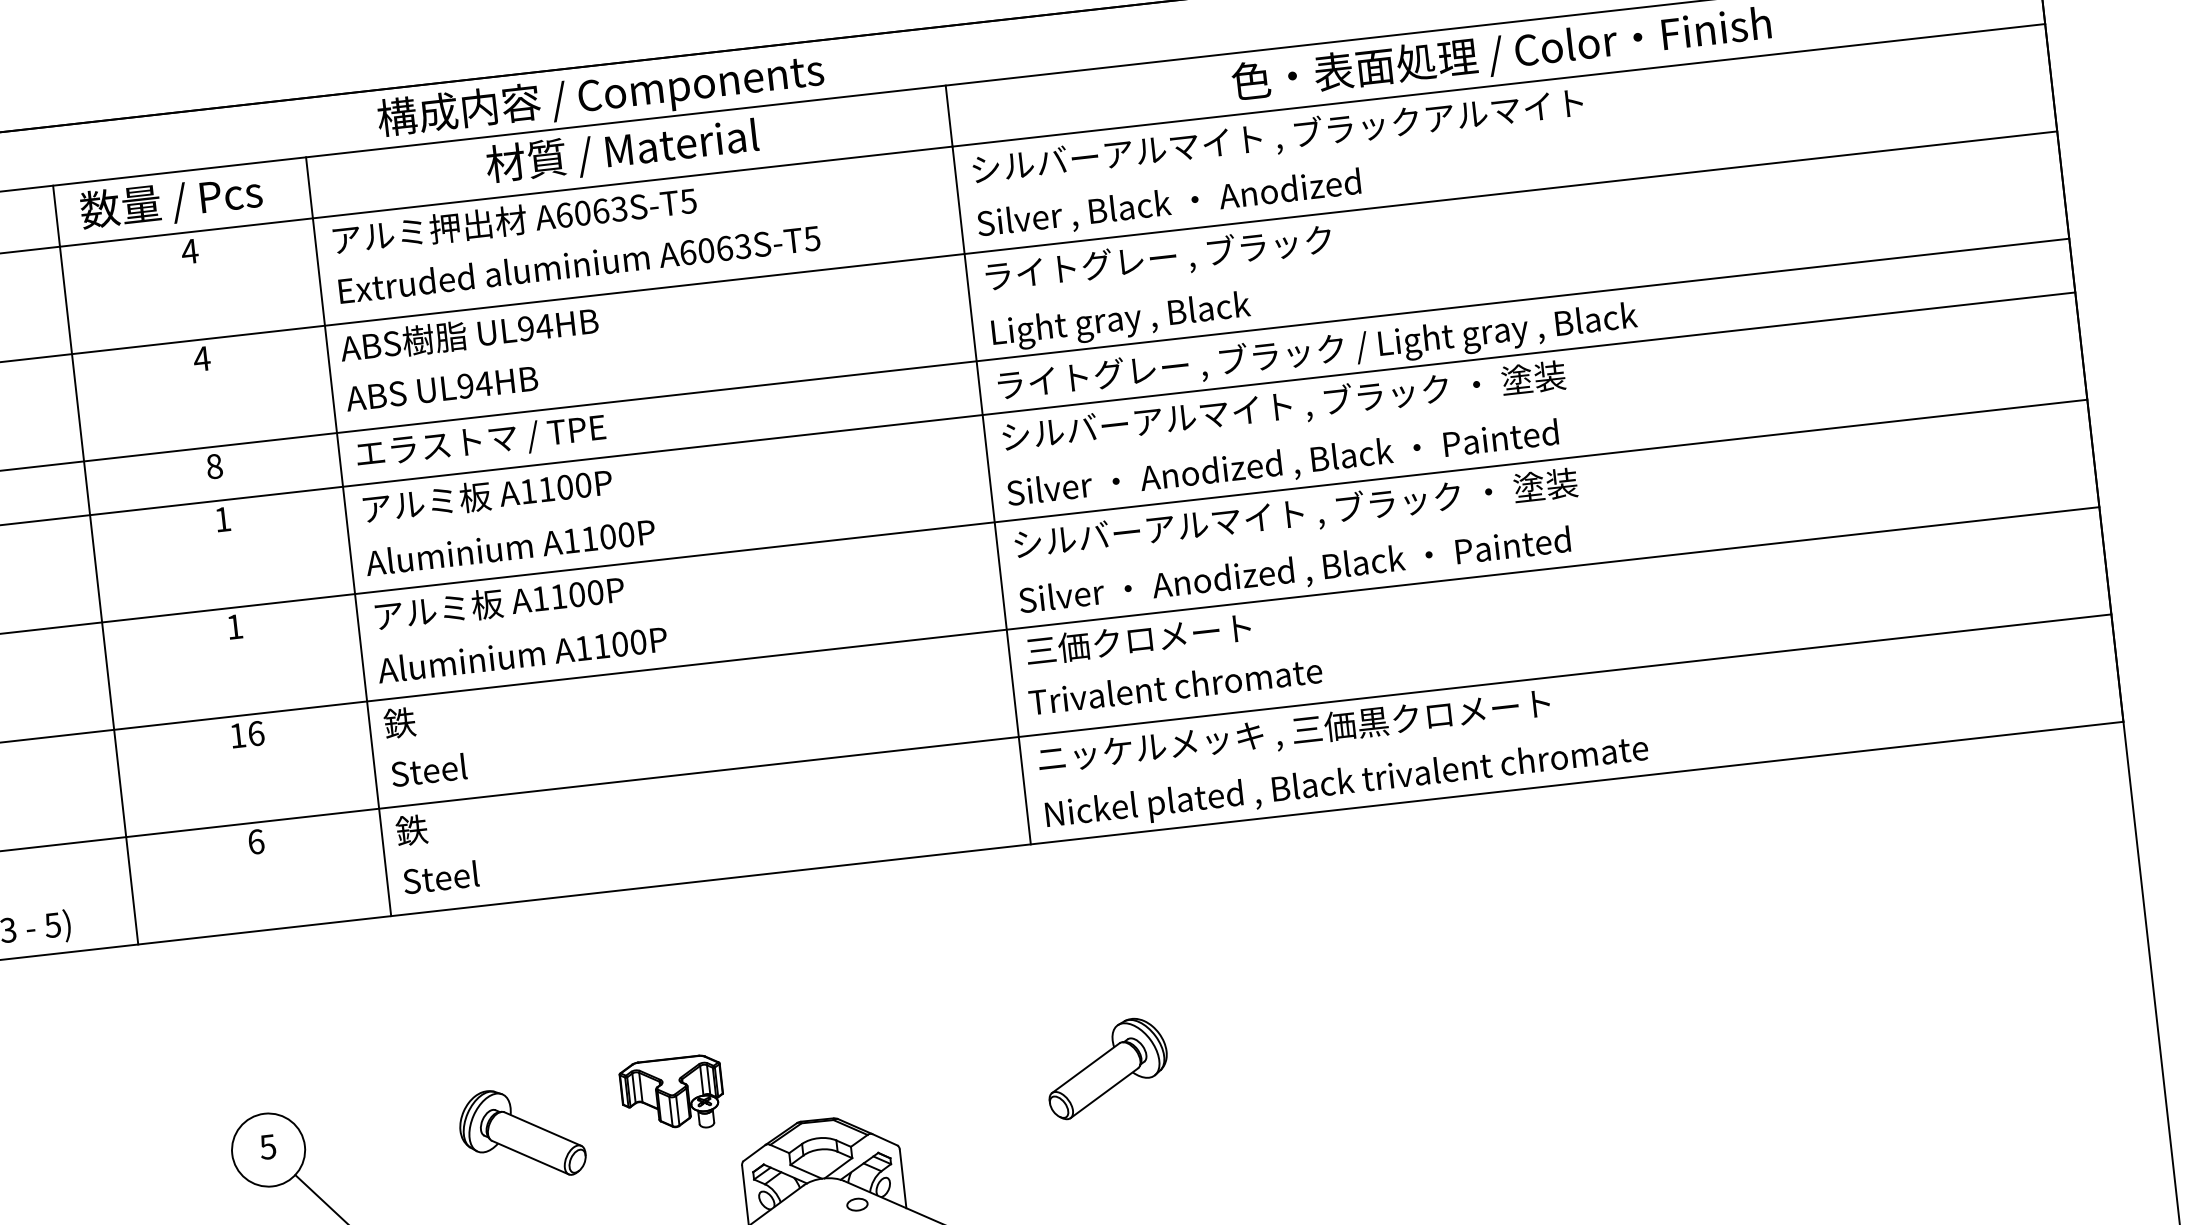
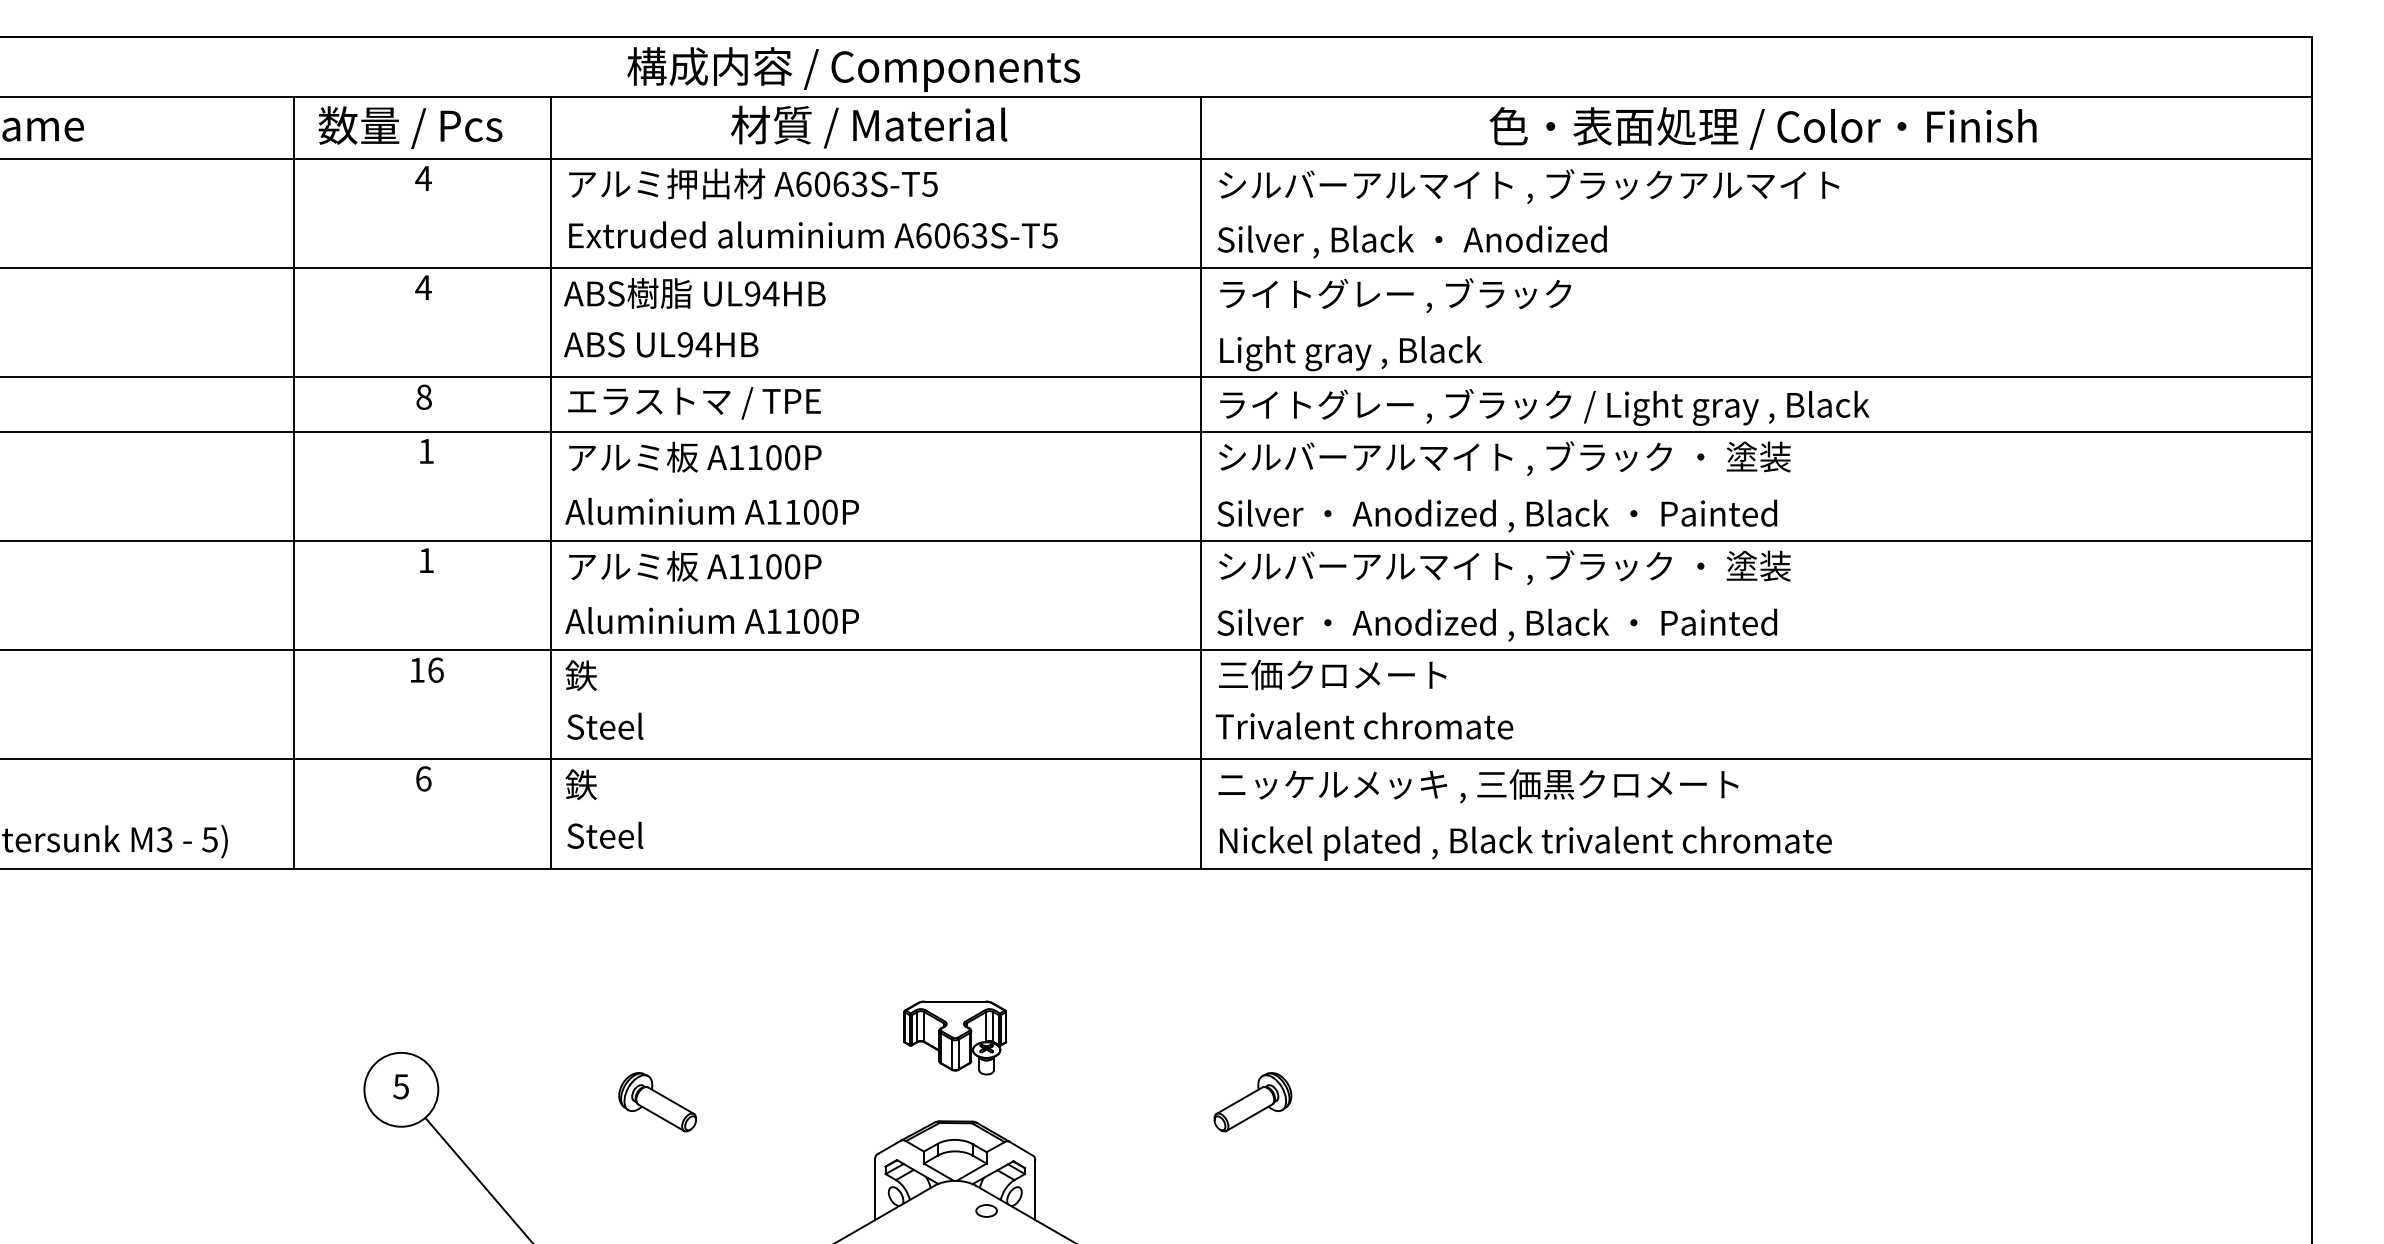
part: (1106, 1068) -> (1252, 1102), size x0.62
part: (671, 1094) -> (954, 1037), moved
part: (521, 1134) -> (657, 1102), size x0.62

